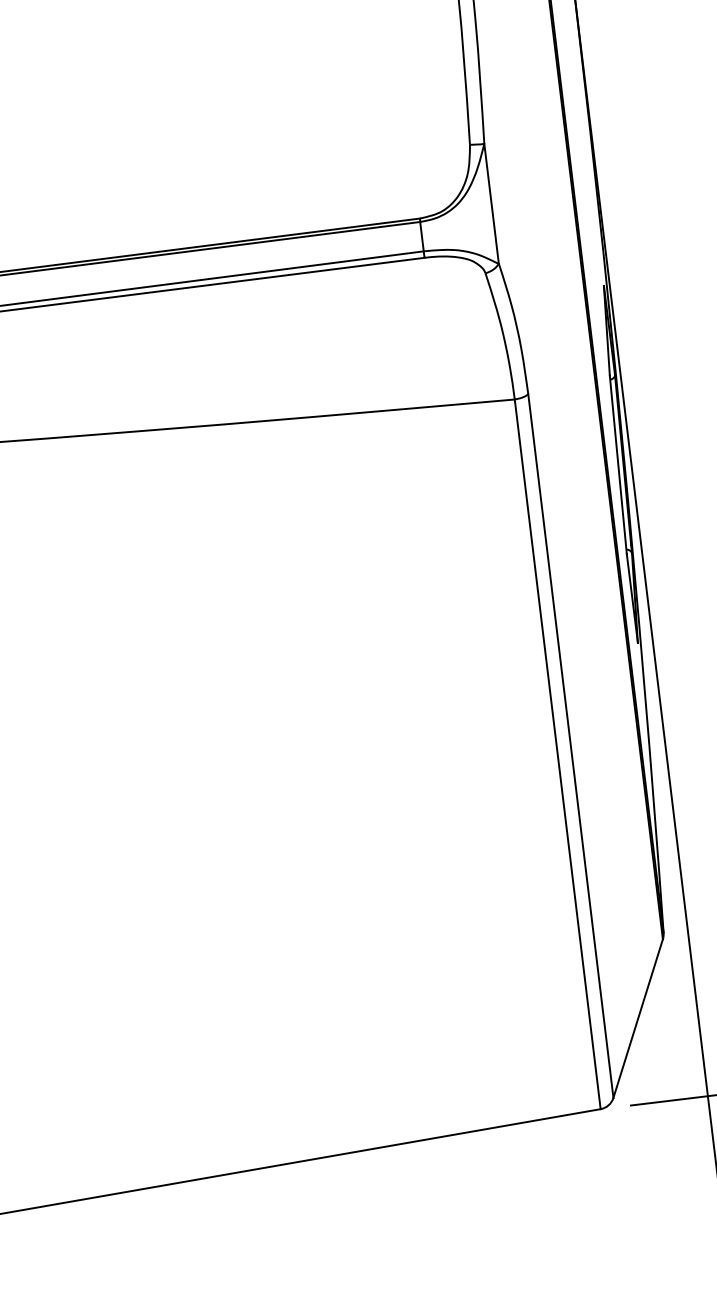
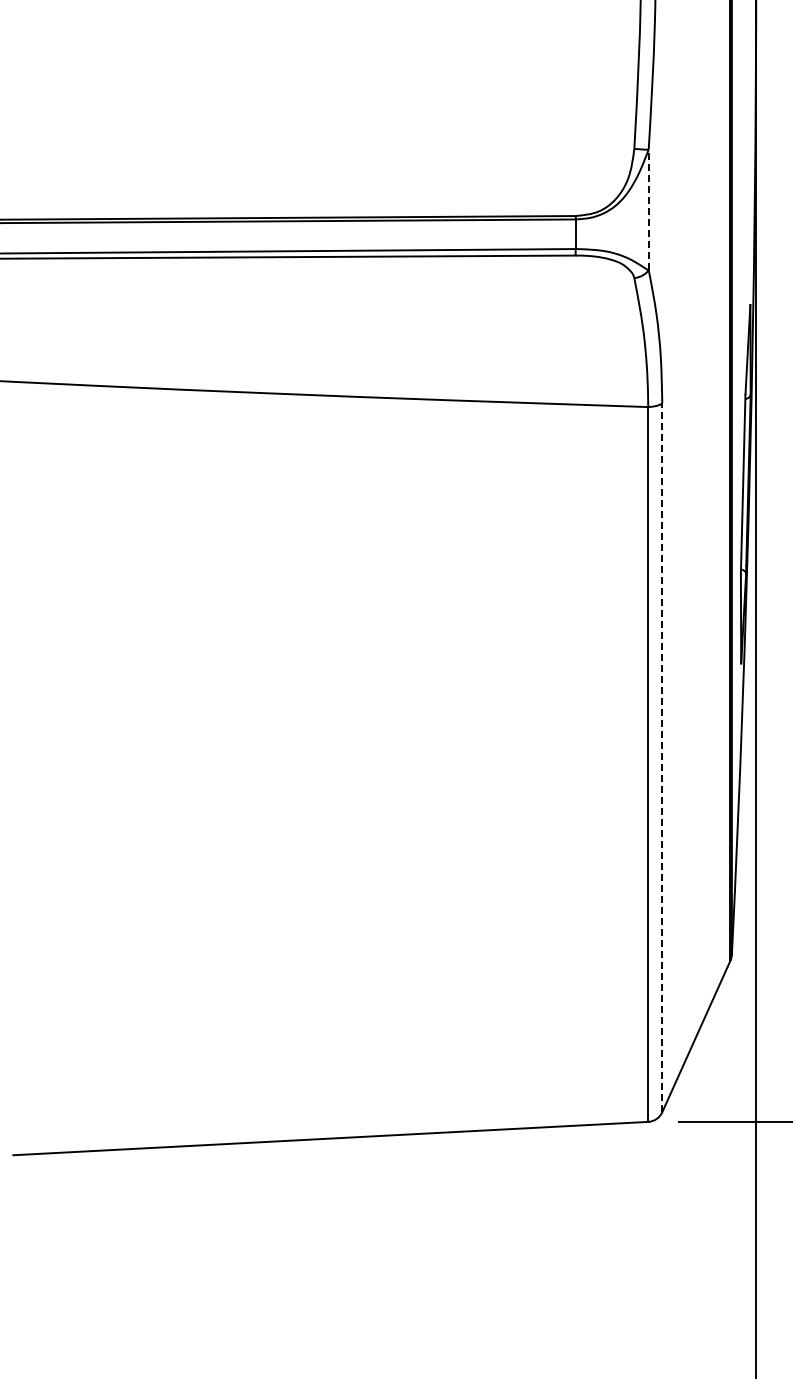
line: (491, 203) -> (648, 209), solid -> dashed
line: (571, 745) -> (662, 757), solid -> dashed

